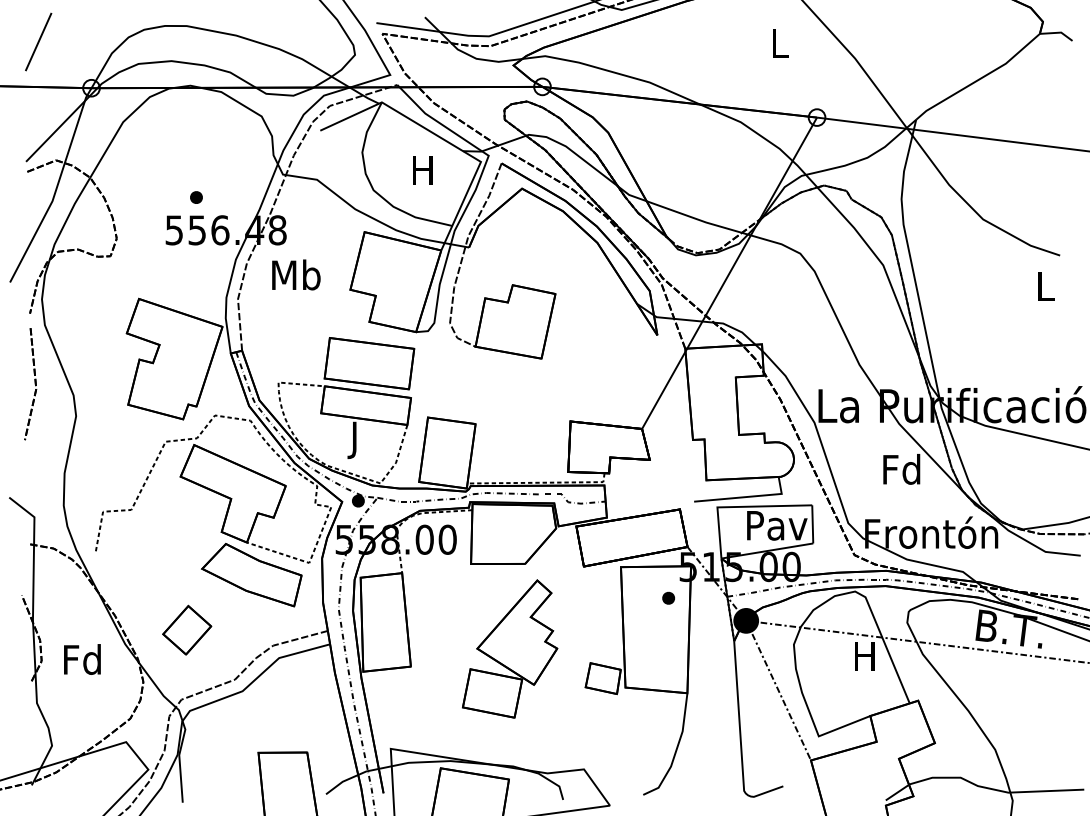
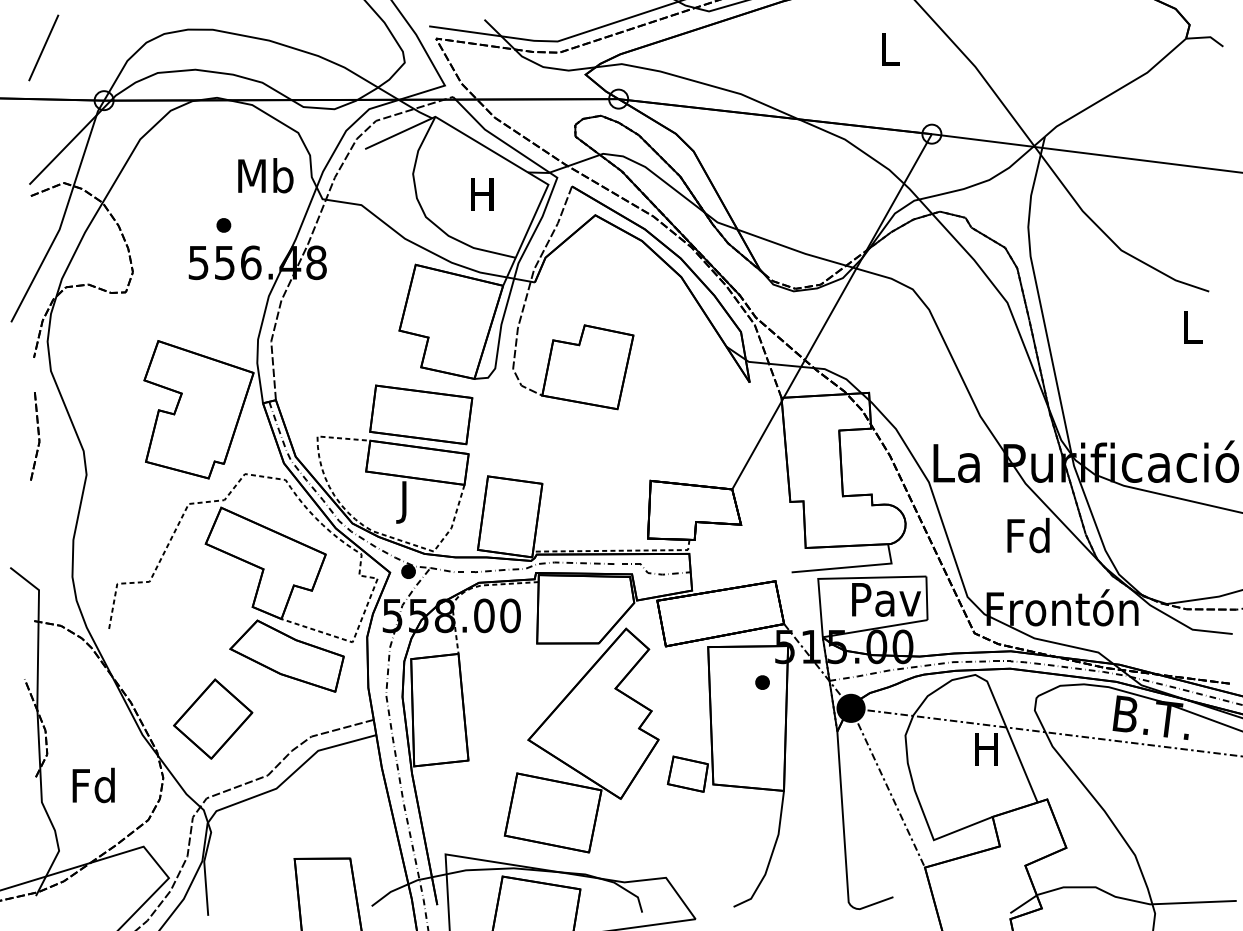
text: (296, 274) -> (265, 175), moved
part: (31, 382) -> (35, 436), size x0.71
part: (187, 629) -> (213, 718), size x1.43
part: (509, 649) -> (581, 740), size x1.43
text: (82, 659) -> (93, 785), moved

